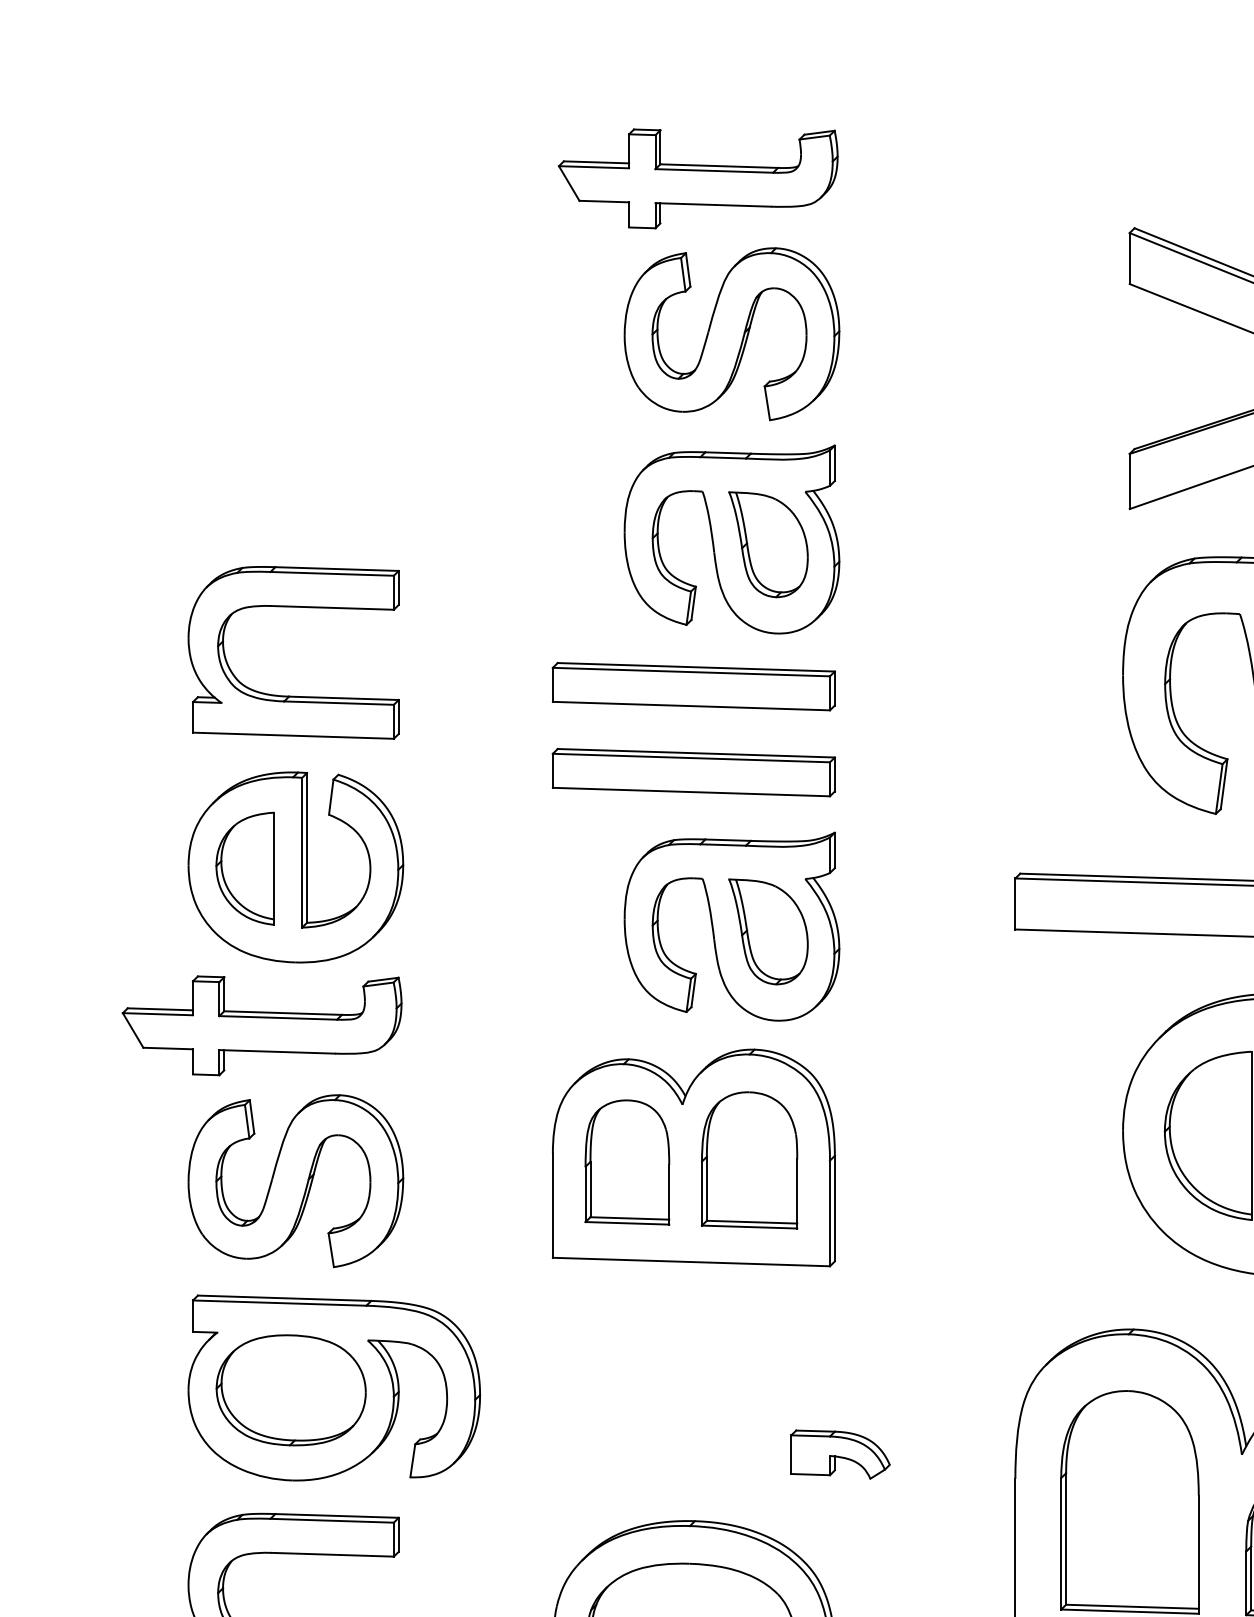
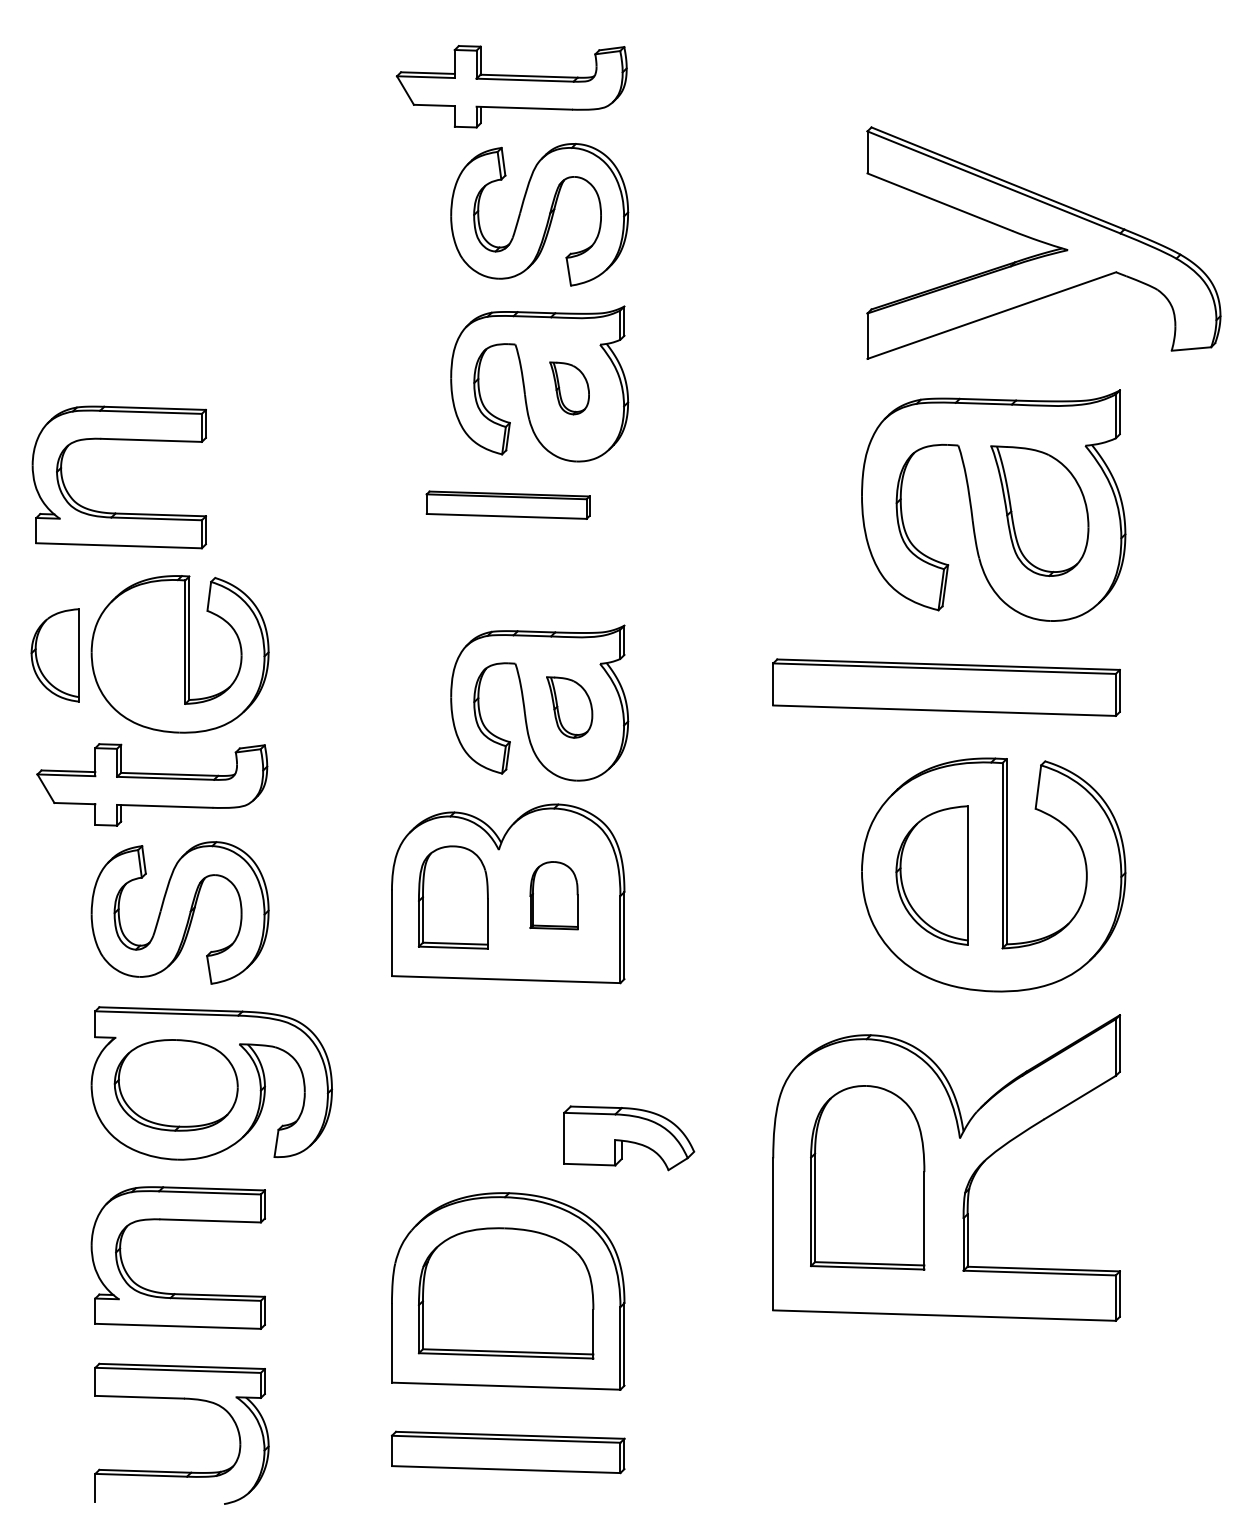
part: (768, 544) -> (569, 388), size x0.6
part: (693, 685) -> (507, 504), size x0.7
part: (292, 695) -> (118, 512), moved
part: (693, 771) -> (507, 575), removed
part: (244, 868) -> (54, 655), moved
part: (768, 931) -> (569, 707), size x0.7
part: (748, 1159) -> (553, 895), size x0.6
part: (839, 1454) -> (628, 1138), size x1.6

